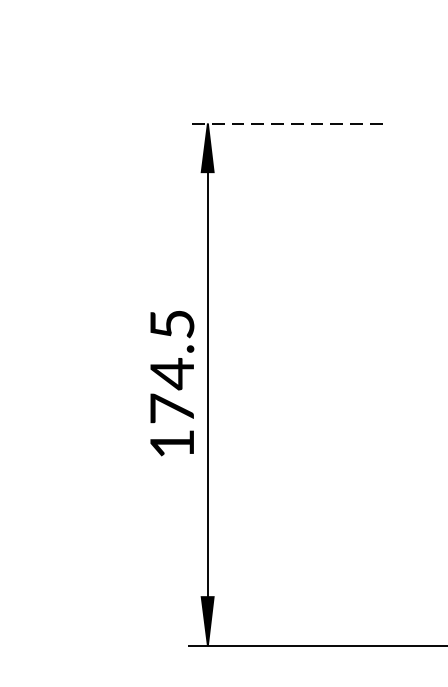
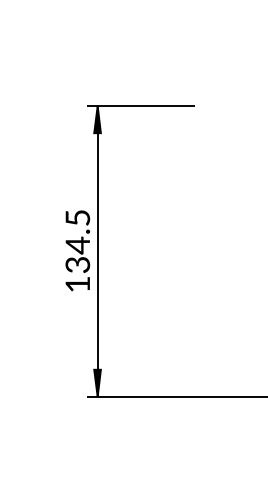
line: (284, 124) -> (140, 106), dashed -> solid
text: (171, 407) -> (77, 264), 174.5 -> 134.5

